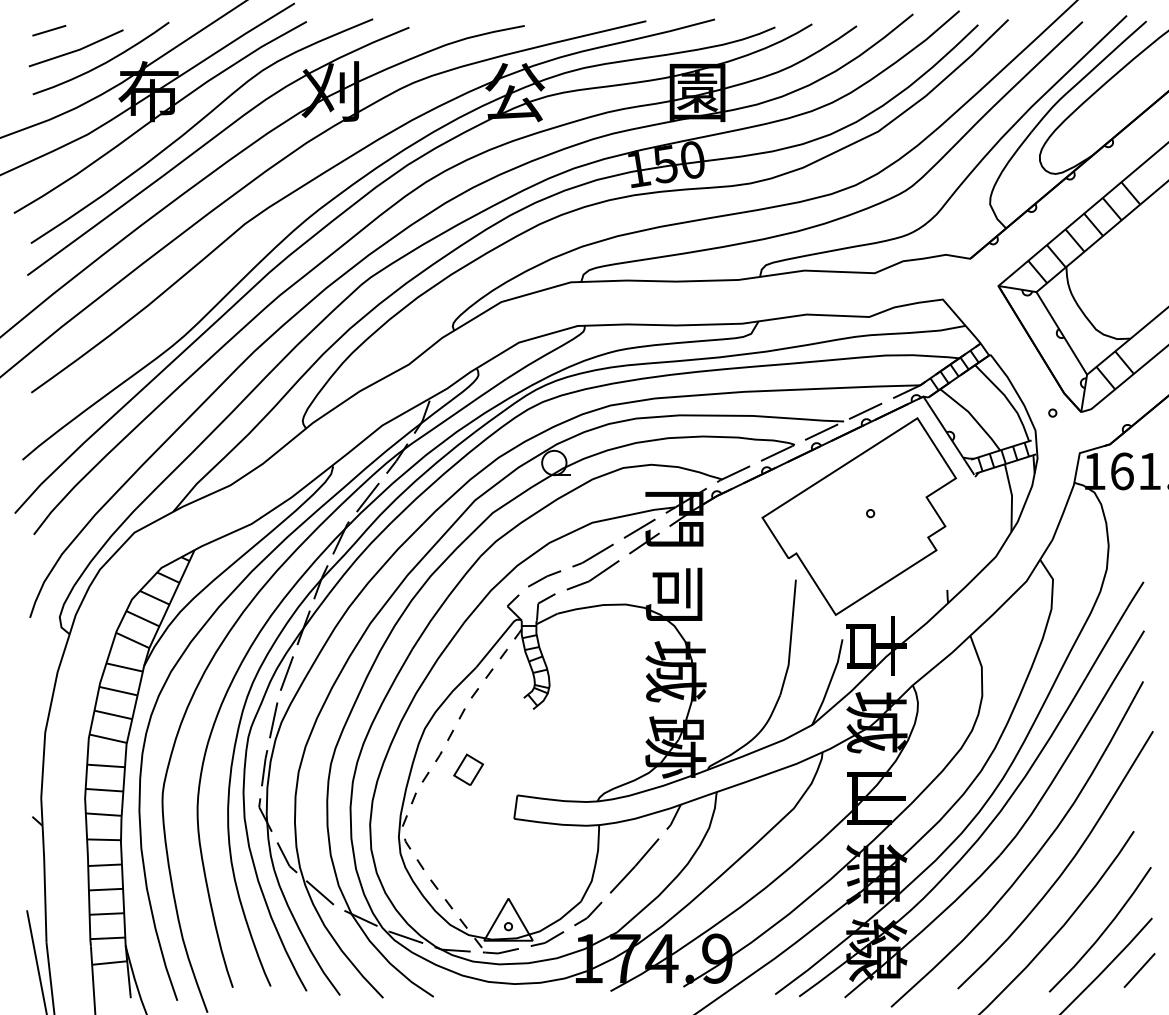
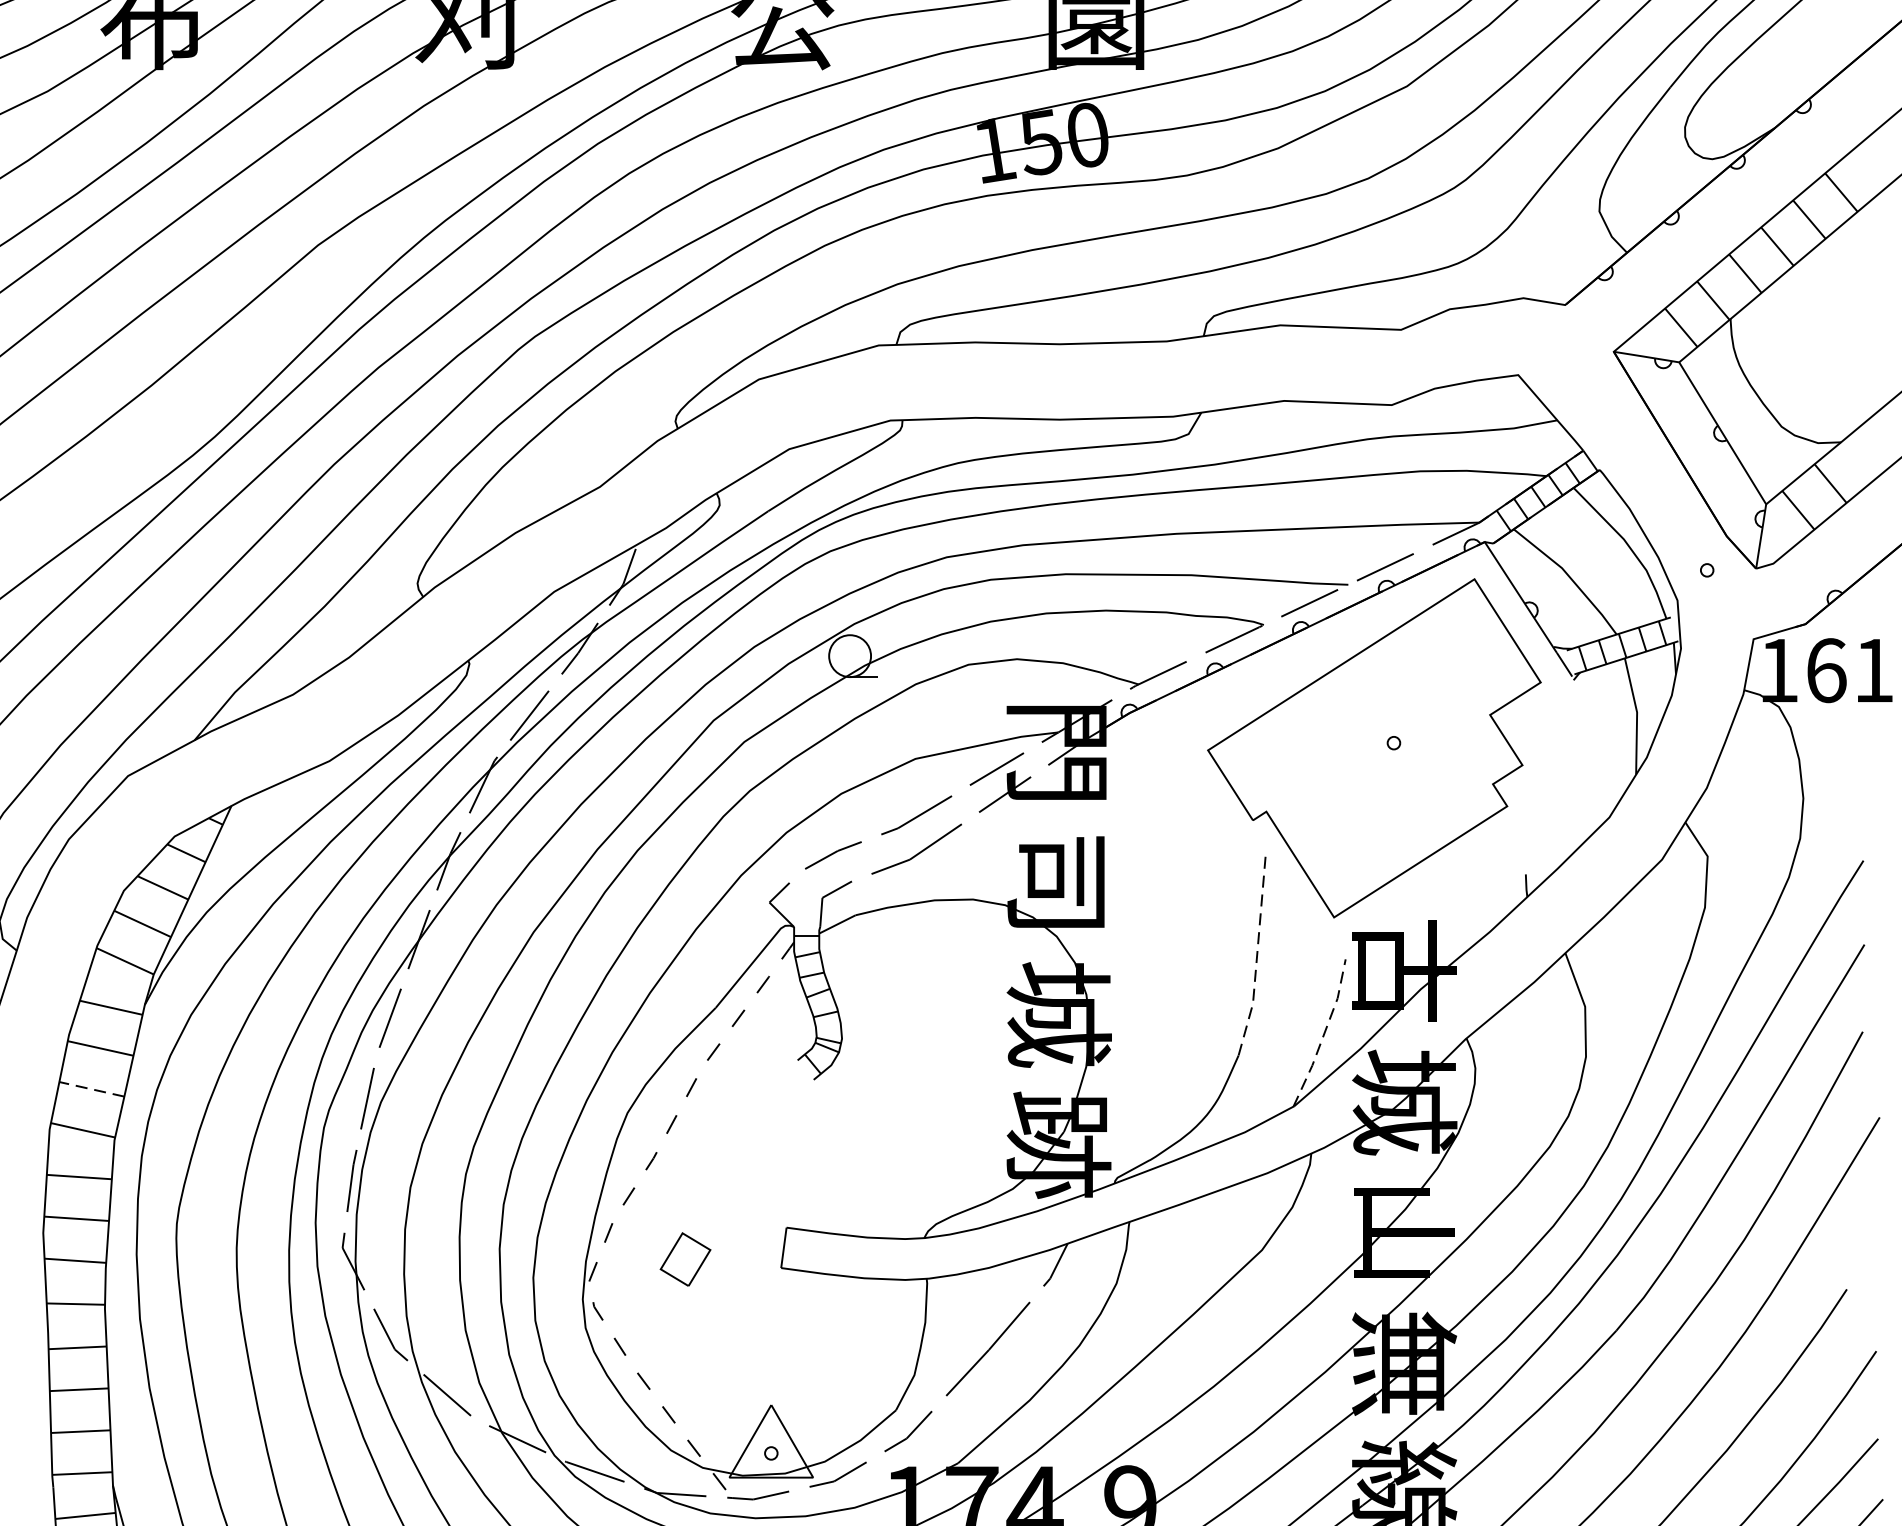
line: (790, 639) -> (1256, 959), solid -> dashed
line: (830, 682) -> (1324, 1033), solid -> dashed
line: (112, 714) -> (90, 1088), solid -> dashed
part: (468, 769) -> (685, 1258), moved

